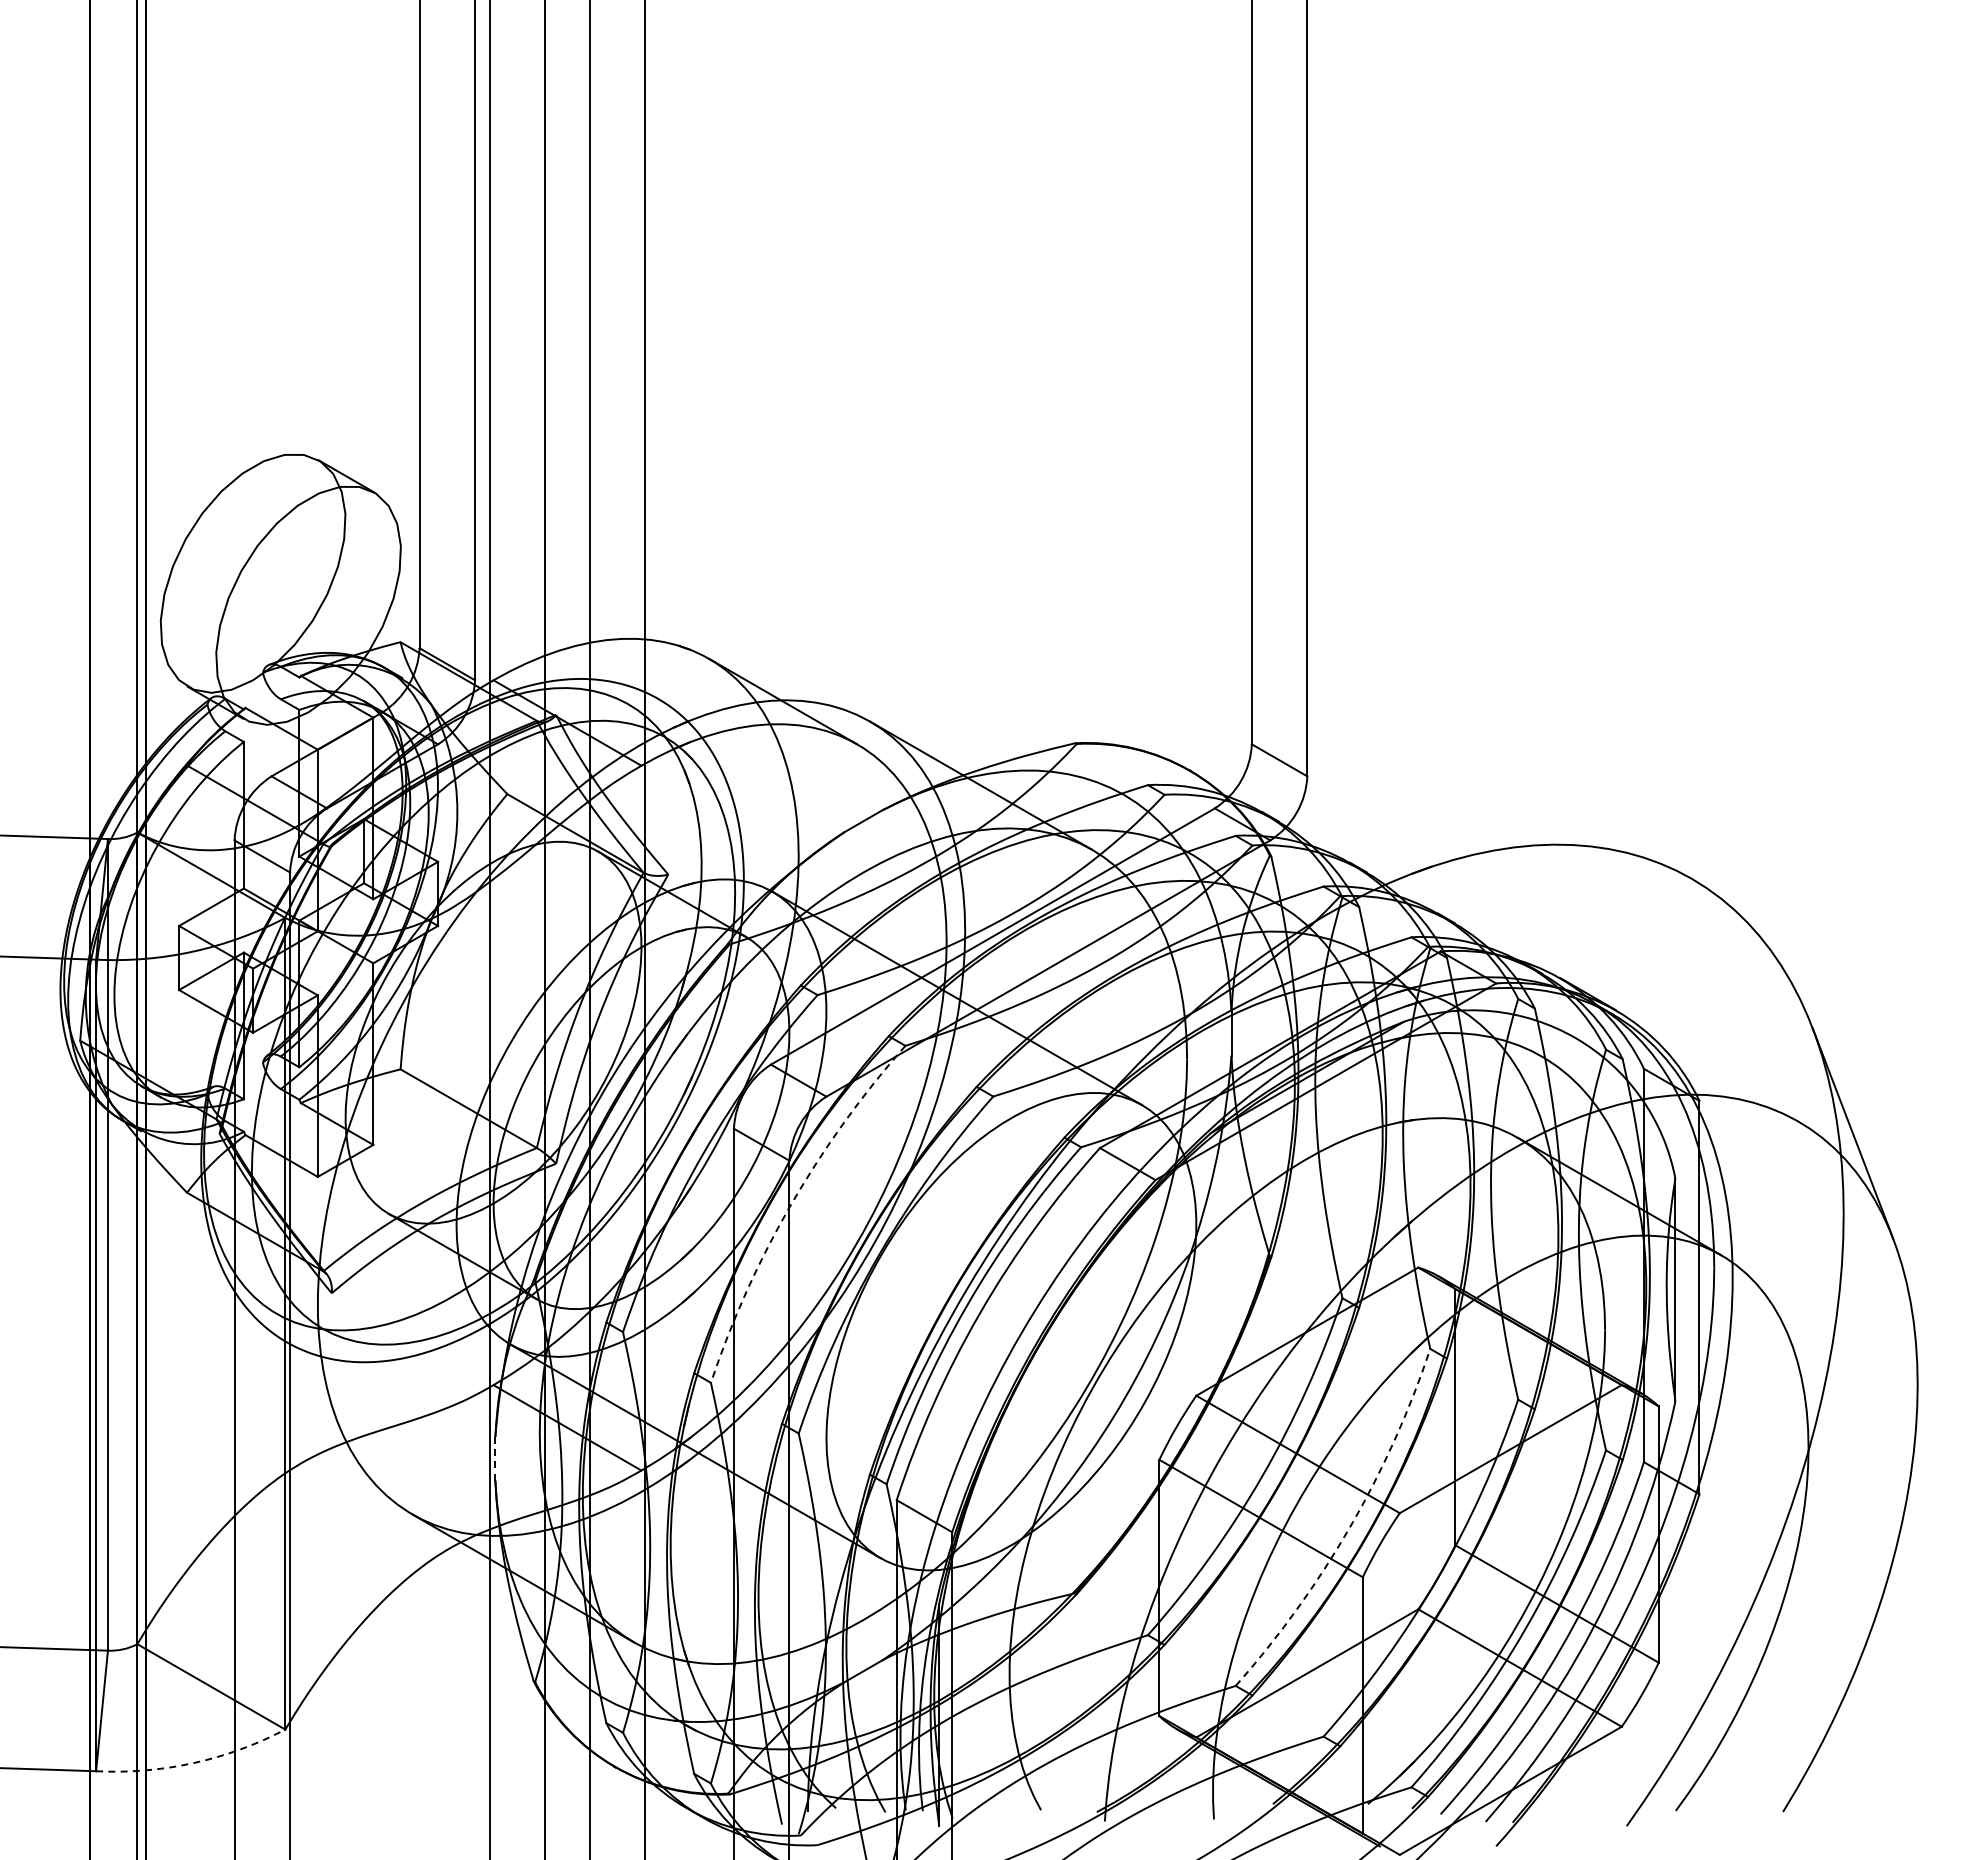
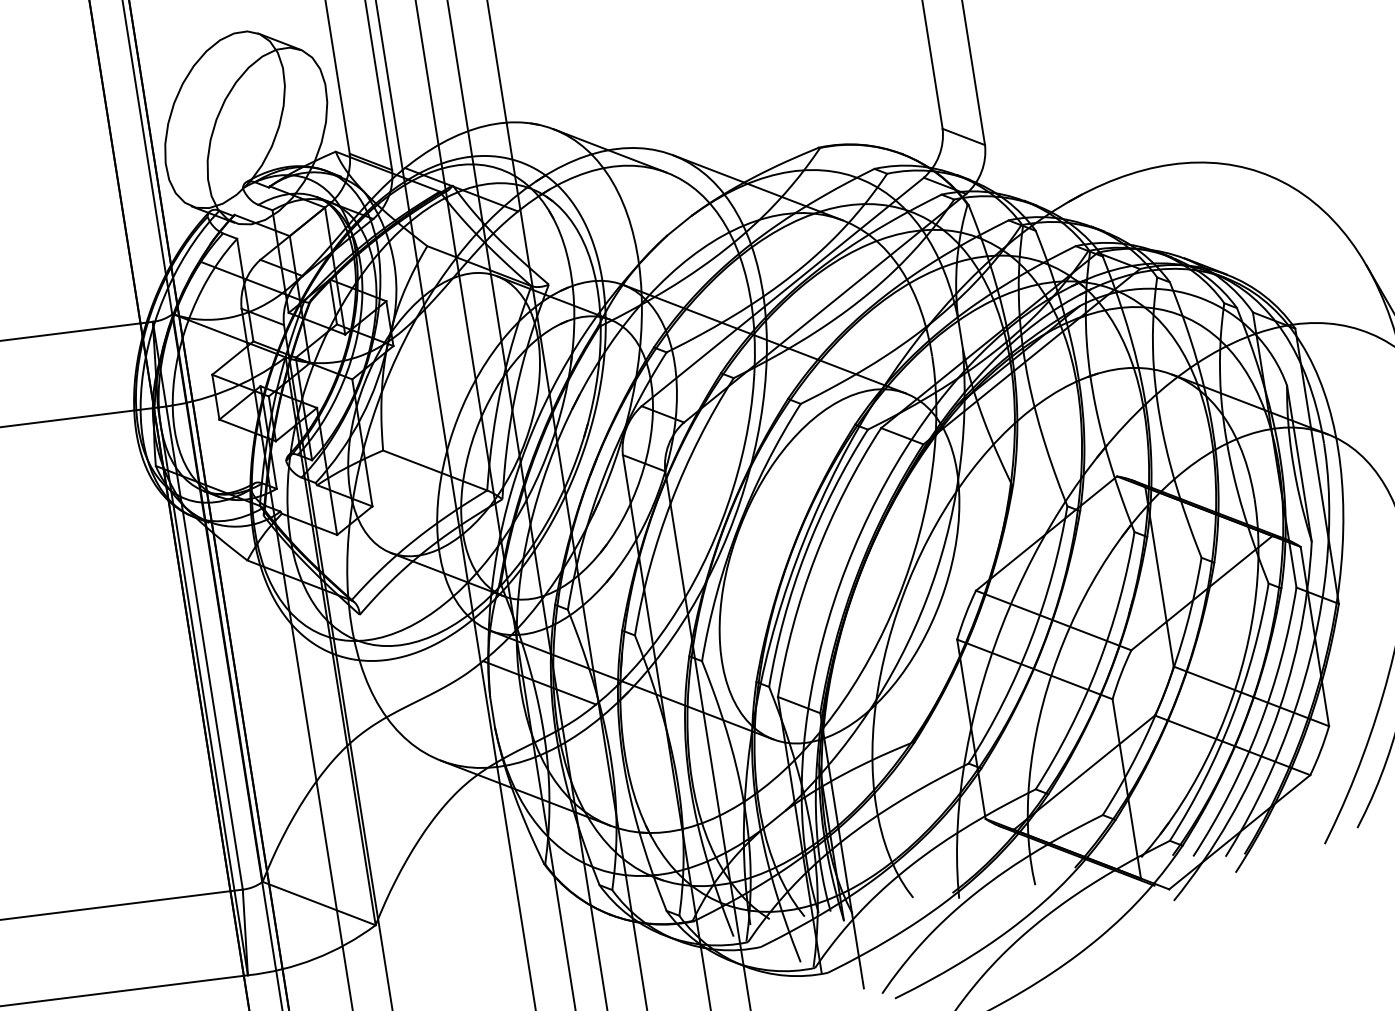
arc: (791, 1204) -> (671, 501), dashed -> solid
line: (495, 1458) -> (492, 712), dashed -> solid
arc: (1350, 1527) -> (1098, 665), dashed -> solid
arc: (193, 1763) -> (315, 959), dashed -> solid

